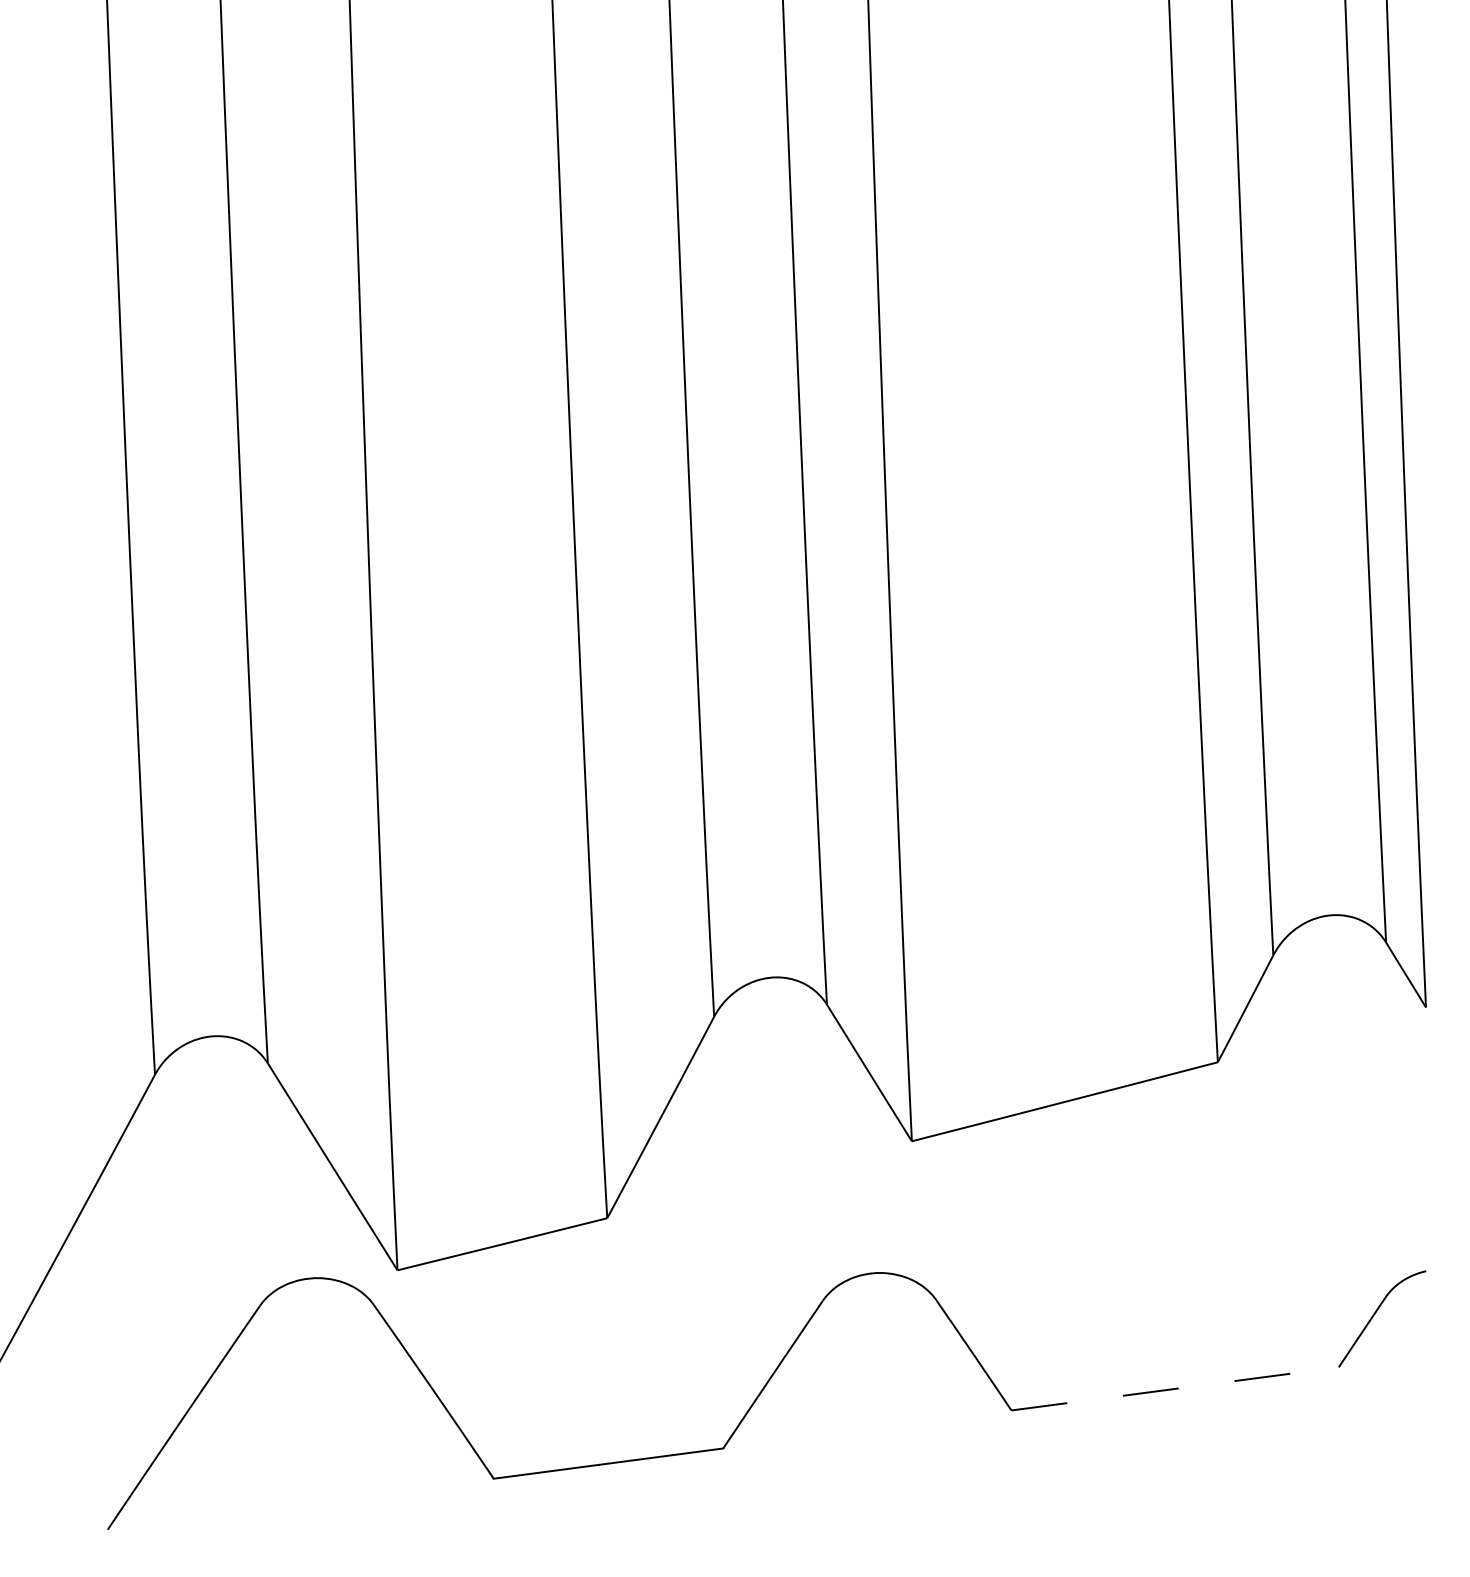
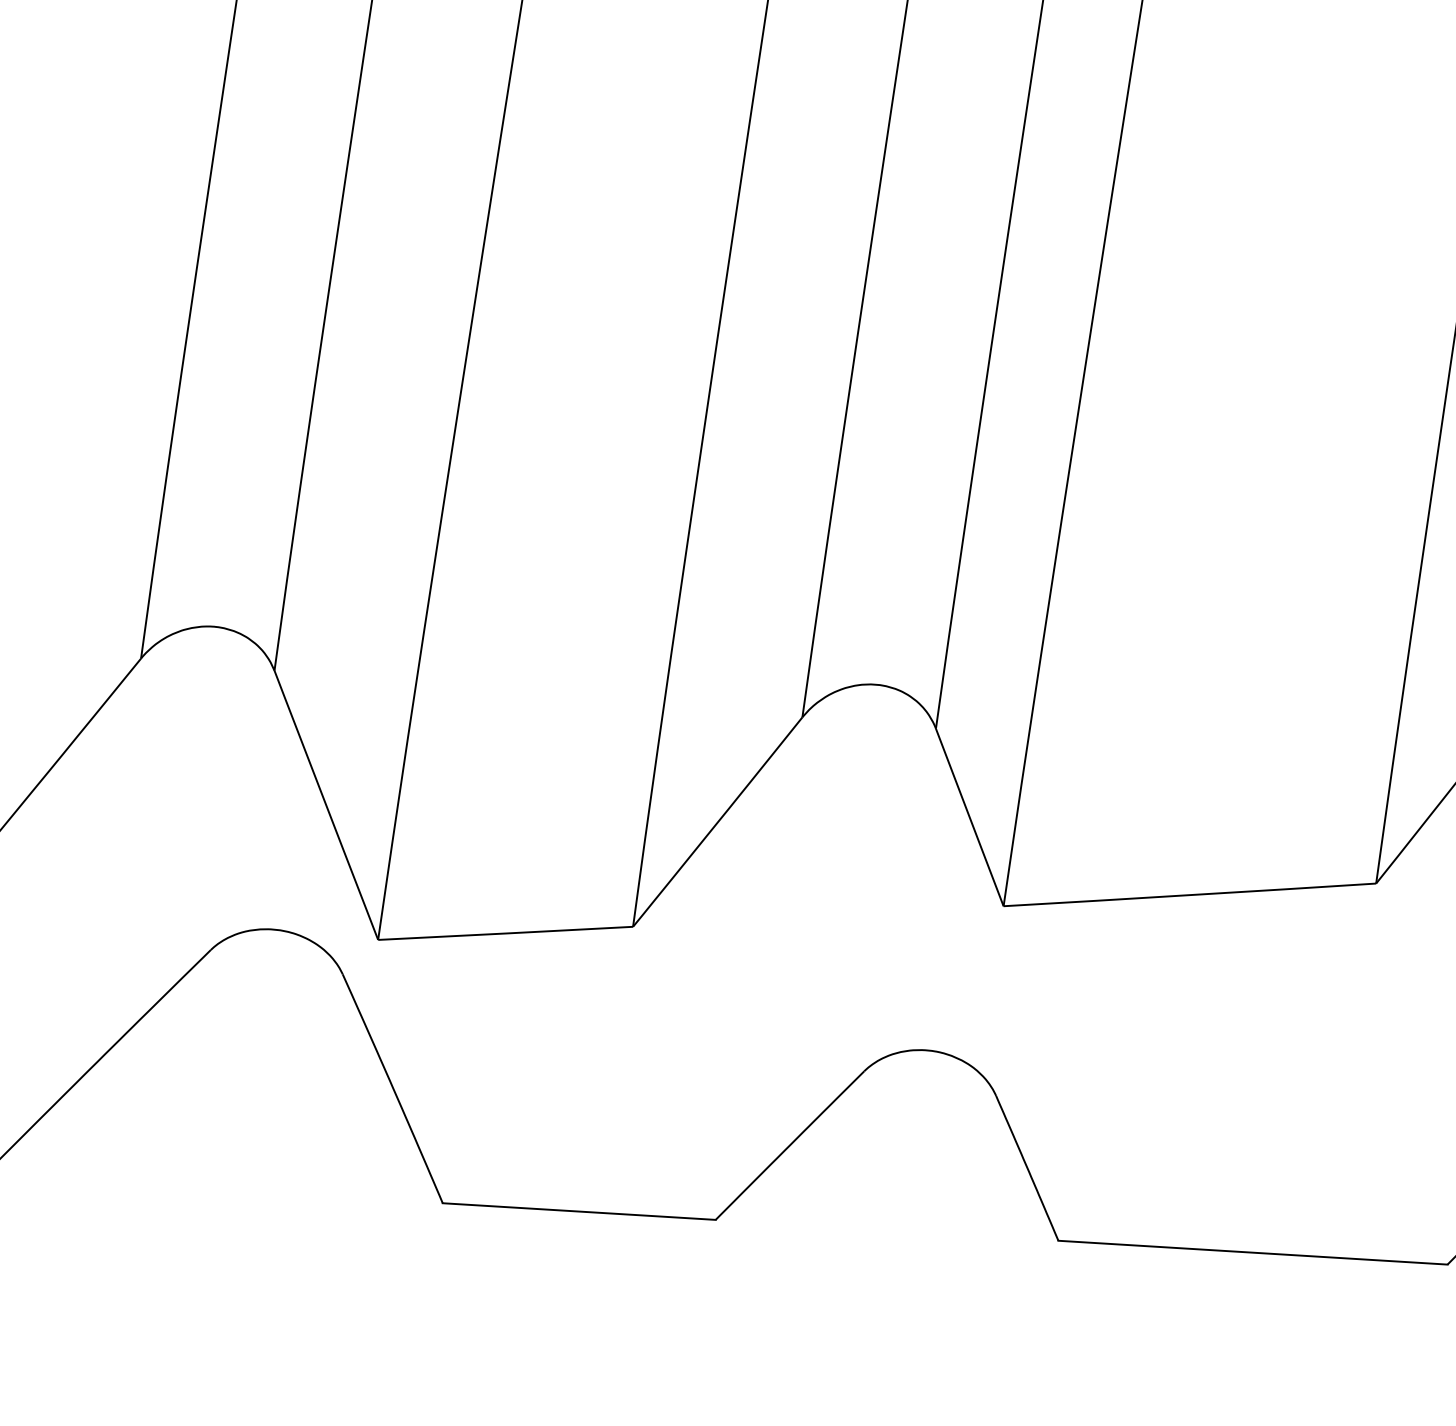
line: (1175, 1388) -> (1253, 1252), dashed -> solid

